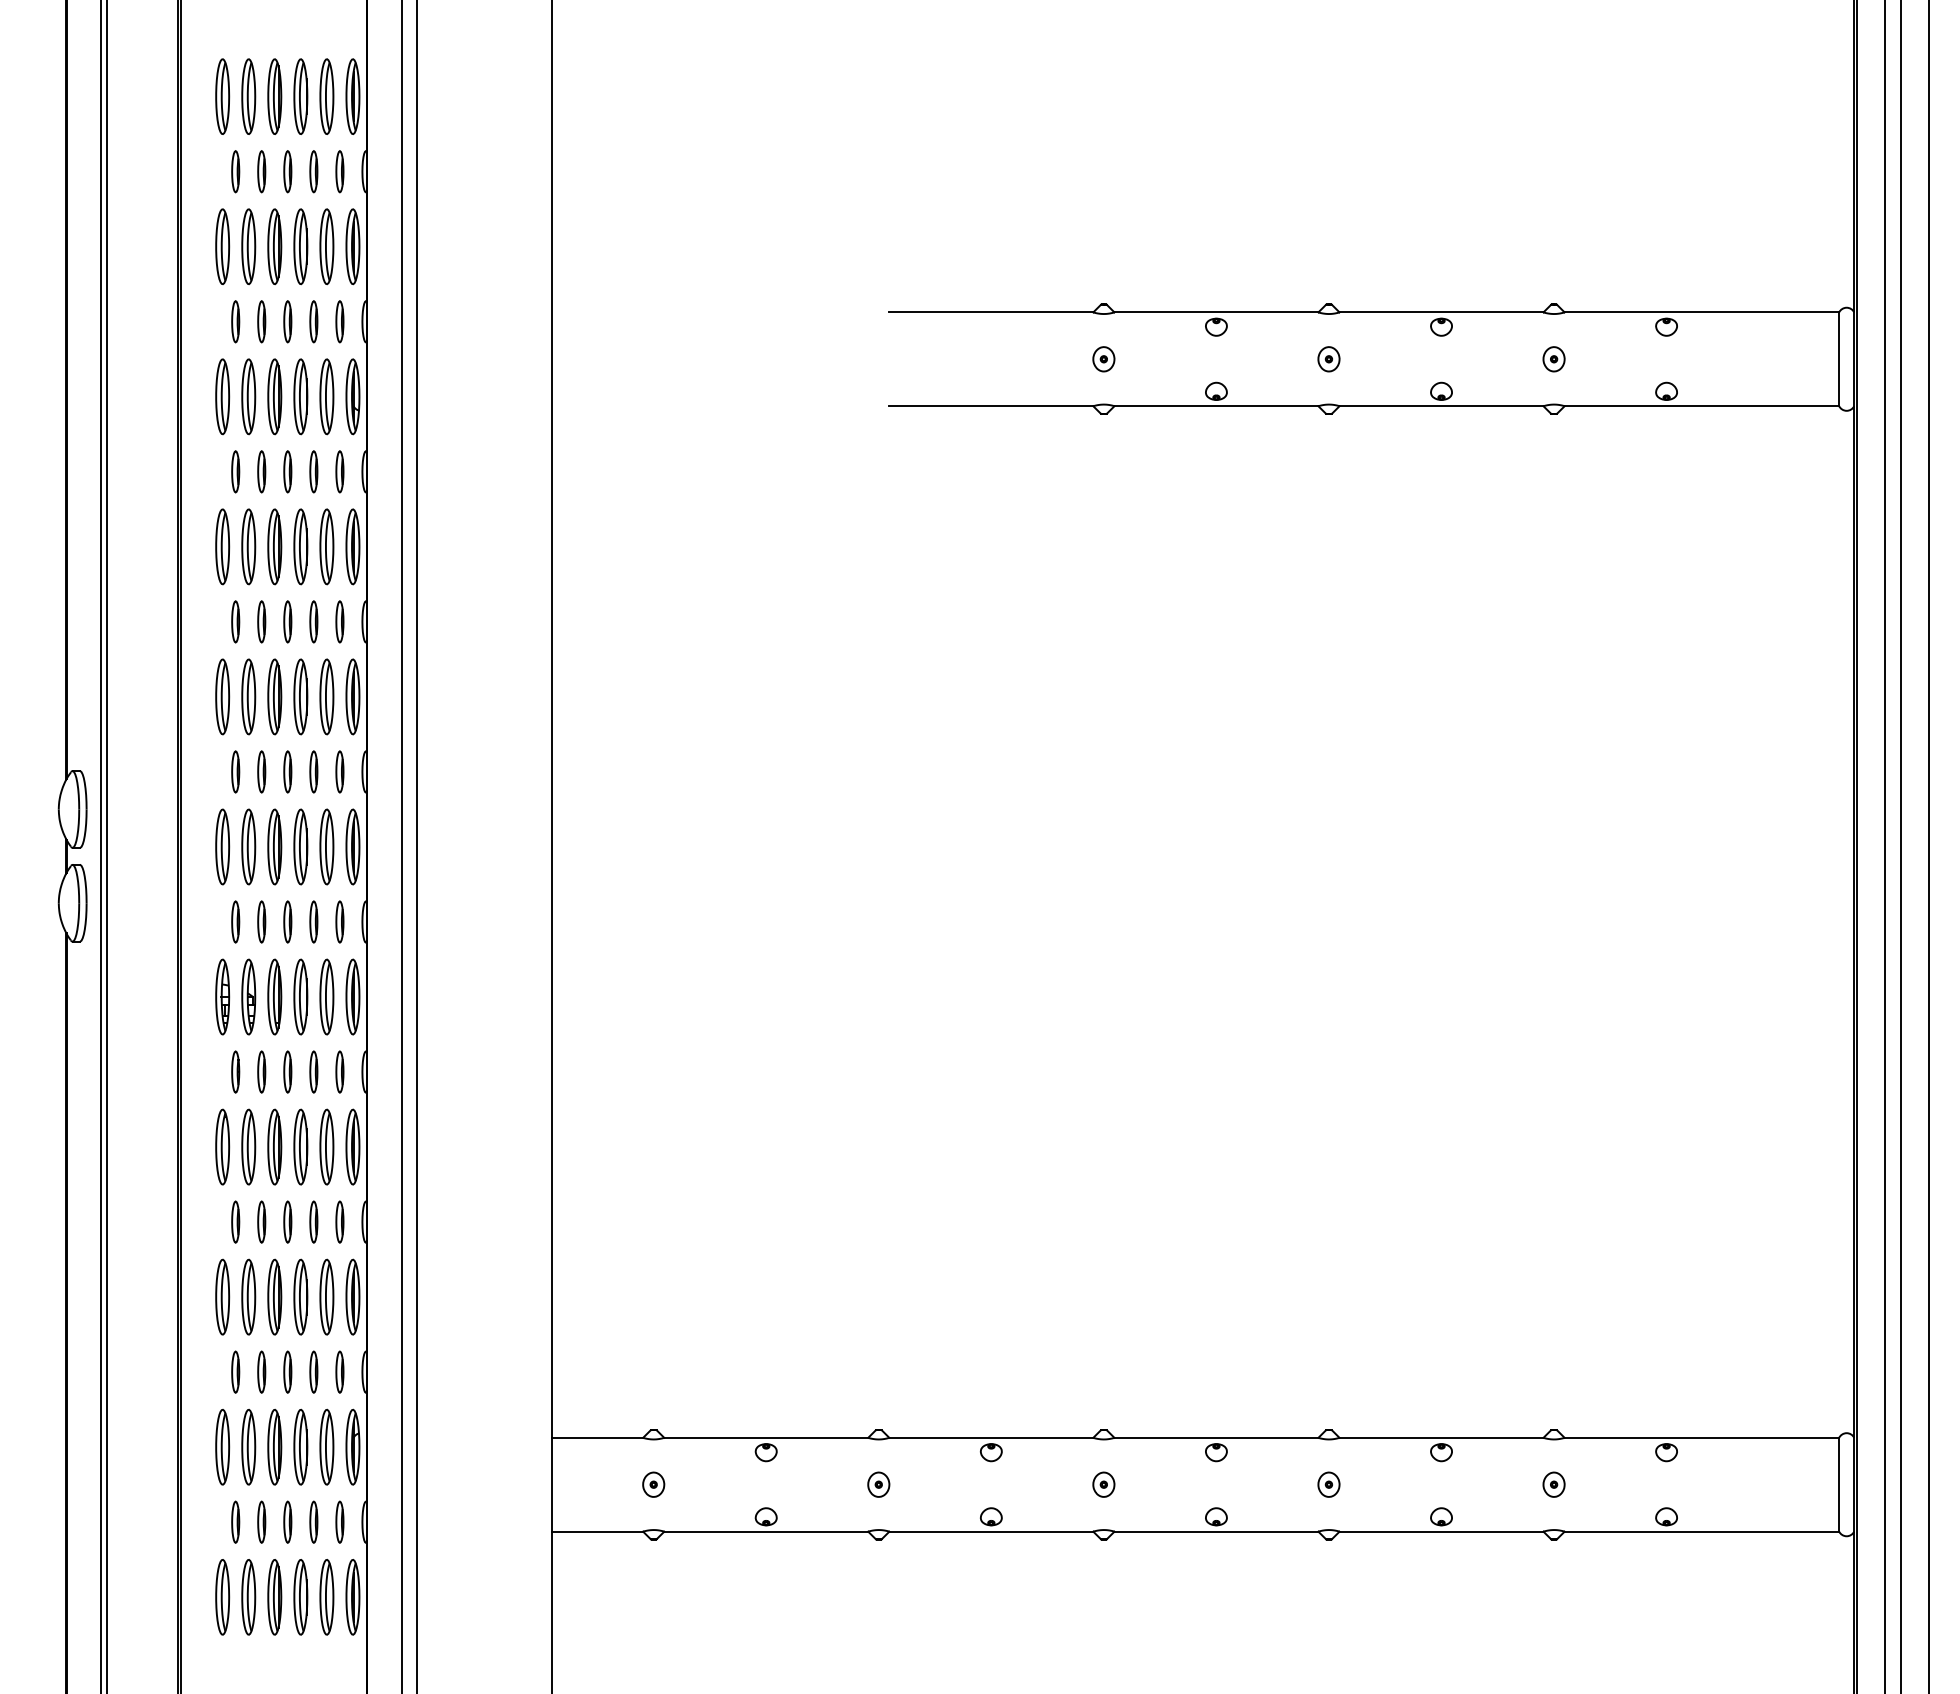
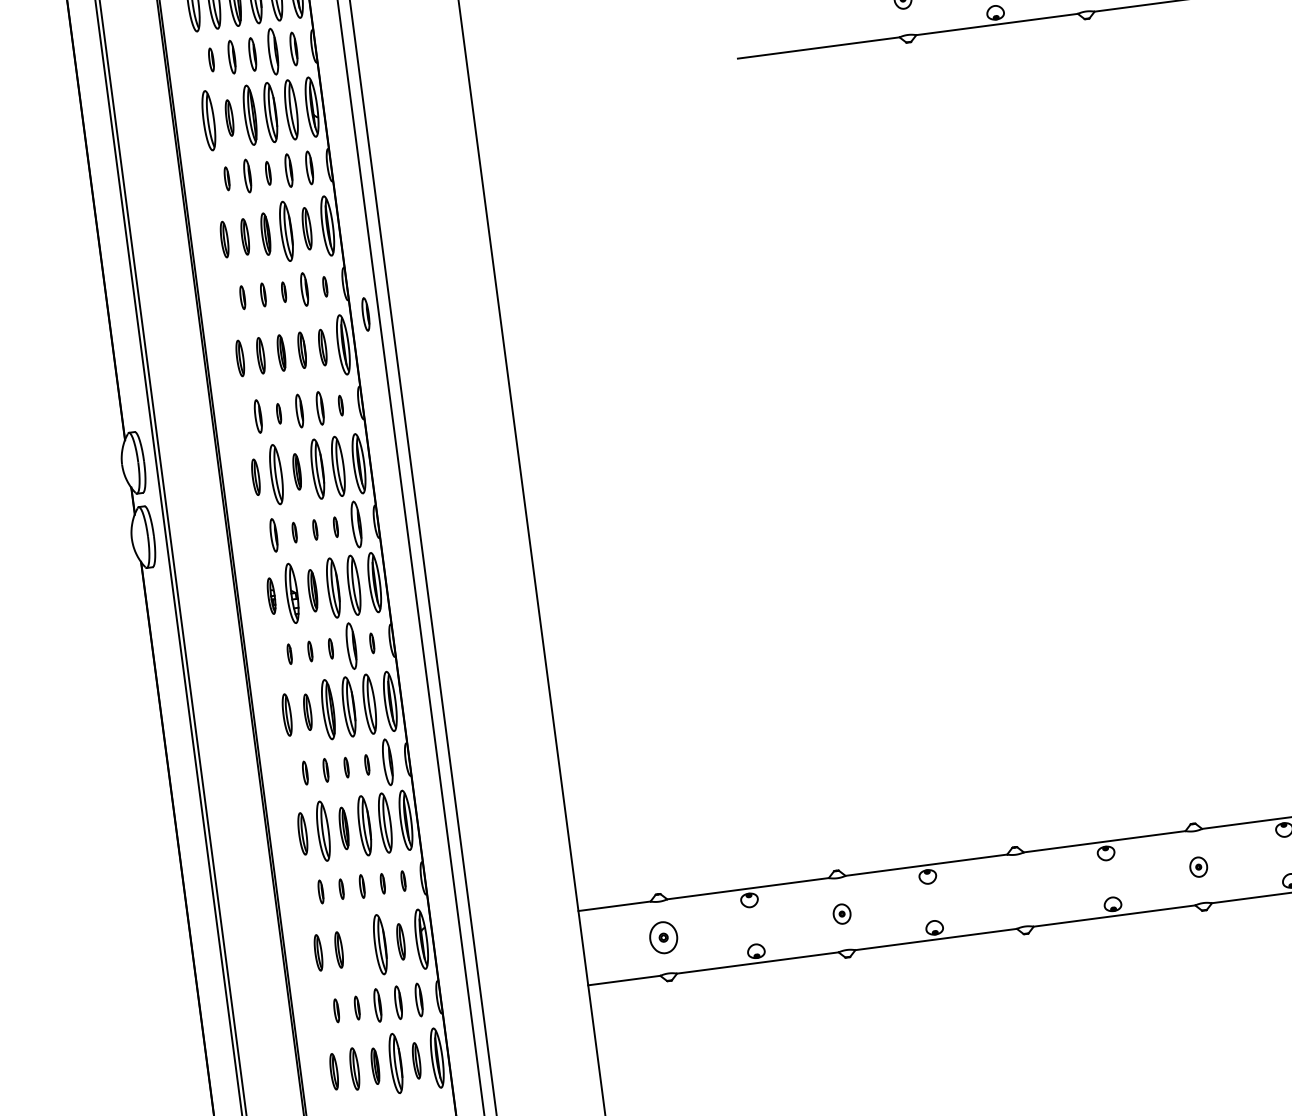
part: (235, 321) -> (211, 59), size x0.7
part: (313, 321) -> (272, 51), size x1.4
part: (248, 396) -> (229, 117), size x0.6
part: (235, 471) -> (226, 178), size x0.7
part: (287, 471) -> (268, 173), size x0.7
part: (222, 546) -> (224, 239), size x0.6
part: (248, 546) -> (244, 236), size x0.6
part: (274, 546) -> (265, 233), size x0.7
part: (326, 546) -> (306, 228), size x0.7
part: (235, 621) -> (242, 297), size x0.7
part: (261, 621) -> (263, 294), size x0.7
part: (287, 621) -> (283, 291), size x0.6
part: (339, 621) -> (324, 286), size x0.6
part: (385, 662) -> (365, 314), added
part: (222, 696) -> (240, 358), size x0.6
part: (248, 696) -> (260, 355), size x0.6
part: (274, 696) -> (281, 352), size x0.6
part: (300, 696) -> (301, 350), size x0.6
part: (326, 696) -> (322, 347), size x0.6
part: (261, 771) -> (278, 413), size x0.6
part: (339, 771) -> (340, 405), size x0.6
part: (222, 846) -> (255, 476), size x0.6
part: (274, 846) -> (296, 471), size x0.6
part: (261, 921) -> (294, 532), size x0.6
part: (287, 921) -> (314, 529), size x0.6
part: (313, 921) -> (335, 526), size x0.6
part: (339, 921) -> (356, 524), size x1.4
part: (222, 996) -> (271, 595), size x0.6
part: (274, 996) -> (312, 590), size x0.7
part: (235, 1071) -> (289, 653), size x0.6
part: (261, 1071) -> (310, 651), size x0.6
part: (287, 1071) -> (330, 648), size x0.6
part: (313, 1071) -> (351, 645), size x1.4
part: (339, 1071) -> (371, 643), size x0.6
part: (222, 1146) -> (286, 714), size x0.7
part: (248, 1146) -> (307, 711), size x0.6
part: (235, 1221) -> (305, 772), size x0.7
part: (261, 1221) -> (325, 769), size x0.7
part: (287, 1221) -> (346, 767), size x0.6
part: (313, 1221) -> (366, 764), size x0.6
part: (339, 1221) -> (387, 761), size x1.4
part: (222, 1296) -> (302, 833), size x0.7
part: (274, 1296) -> (343, 828), size x0.7
part: (235, 1371) -> (320, 891), size x0.7
part: (261, 1371) -> (341, 888), size x0.6
part: (287, 1371) -> (361, 886), size x0.7
part: (313, 1371) -> (382, 883), size x0.6
part: (339, 1371) -> (403, 880), size x0.6
part: (248, 1446) -> (338, 949), size x0.6
part: (274, 1446) -> (359, 946), removed
part: (326, 1446) -> (400, 941), size x0.6
part: (222, 1447) -> (318, 953), size x0.6
part: (653, 1484) -> (663, 937), size x1.6
part: (1103, 1484) -> (1020, 890), removed
part: (235, 1521) -> (336, 1010), size x0.7
part: (261, 1521) -> (356, 1007), size x0.7
part: (222, 1597) -> (333, 1071), size x0.6
part: (248, 1597) -> (354, 1069), size x0.7
part: (274, 1597) -> (375, 1066), size x0.6
part: (326, 1597) -> (416, 1061), size x0.6

